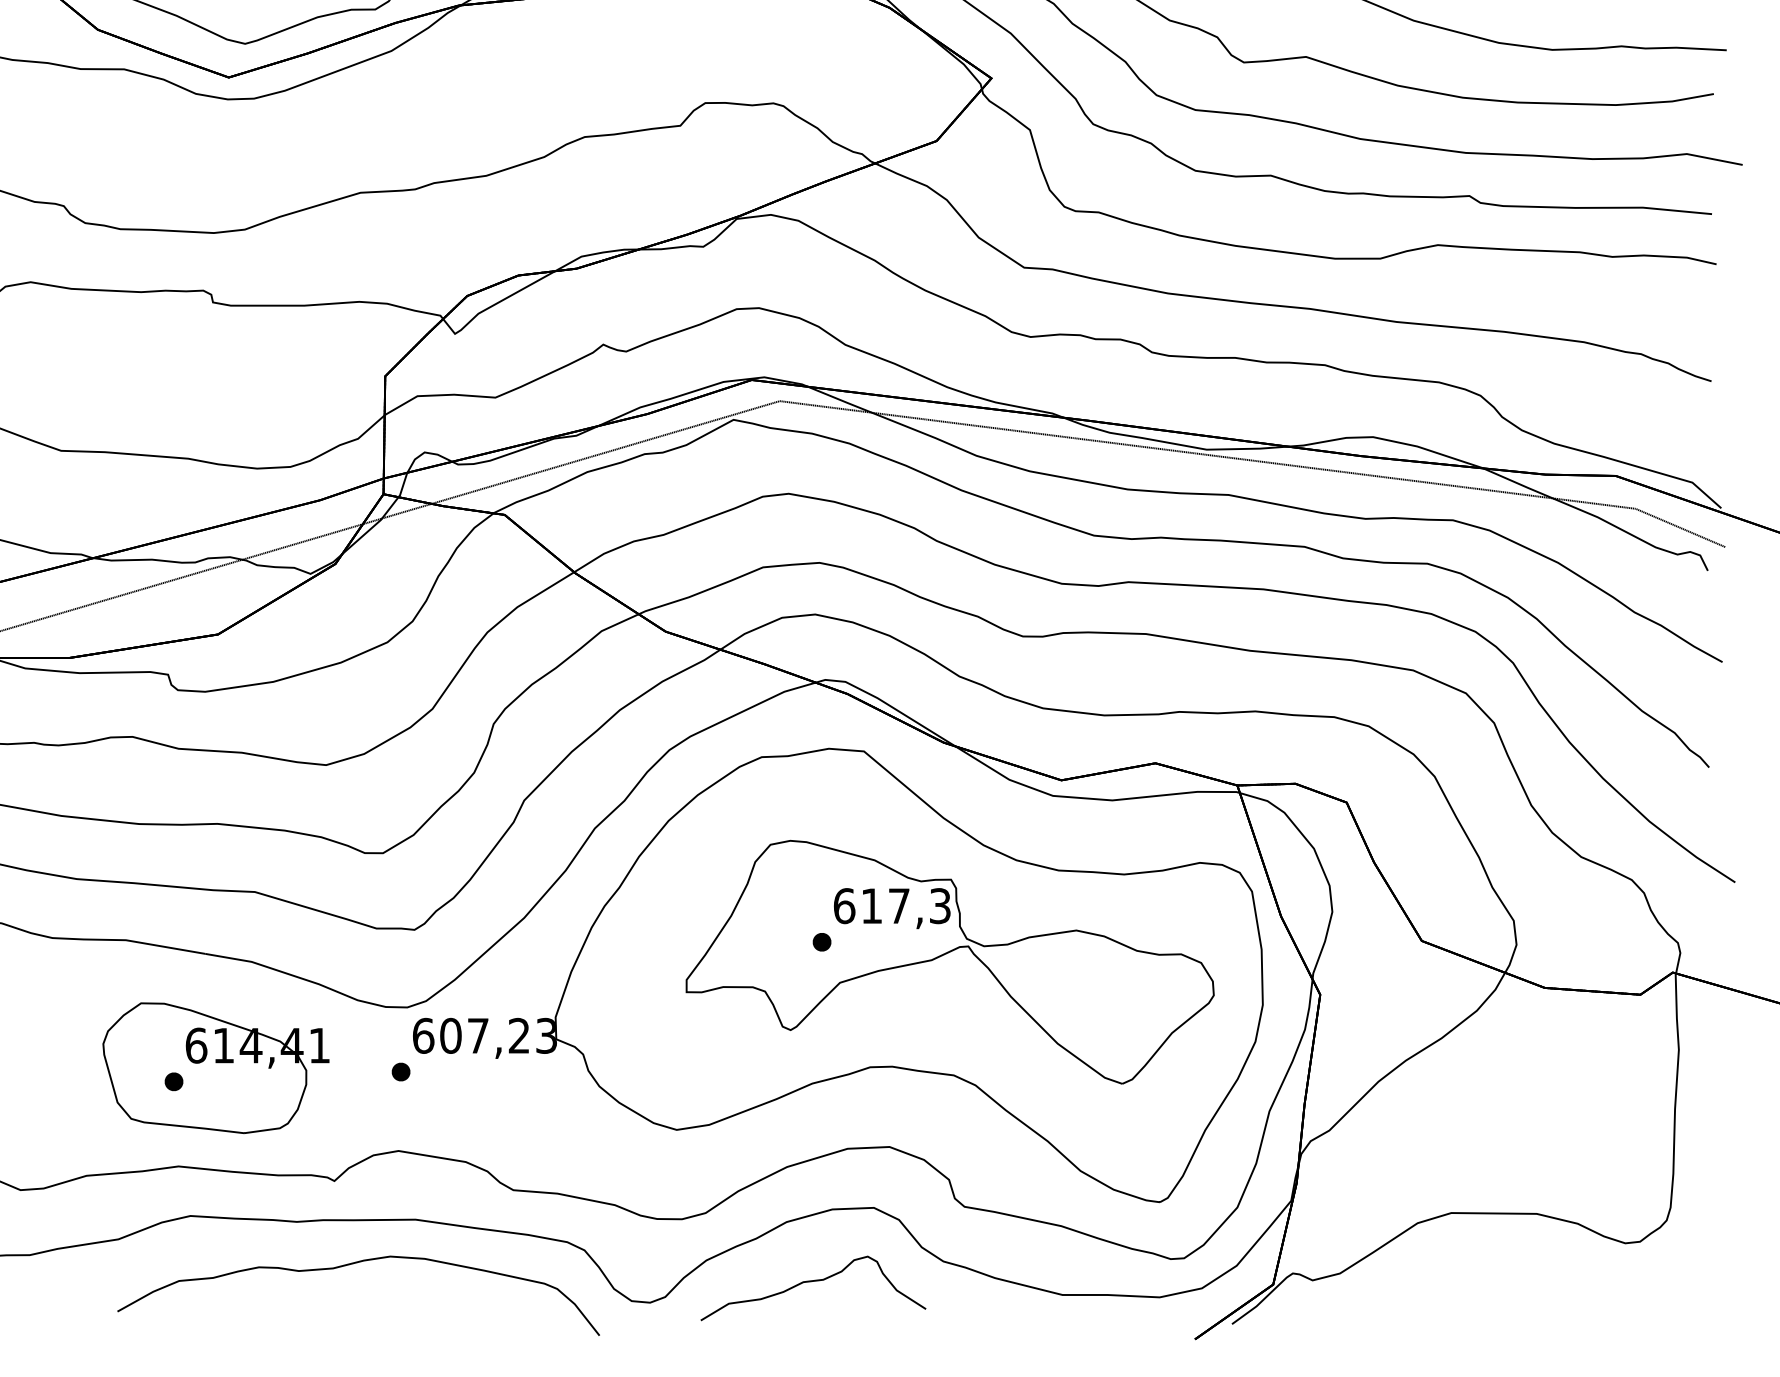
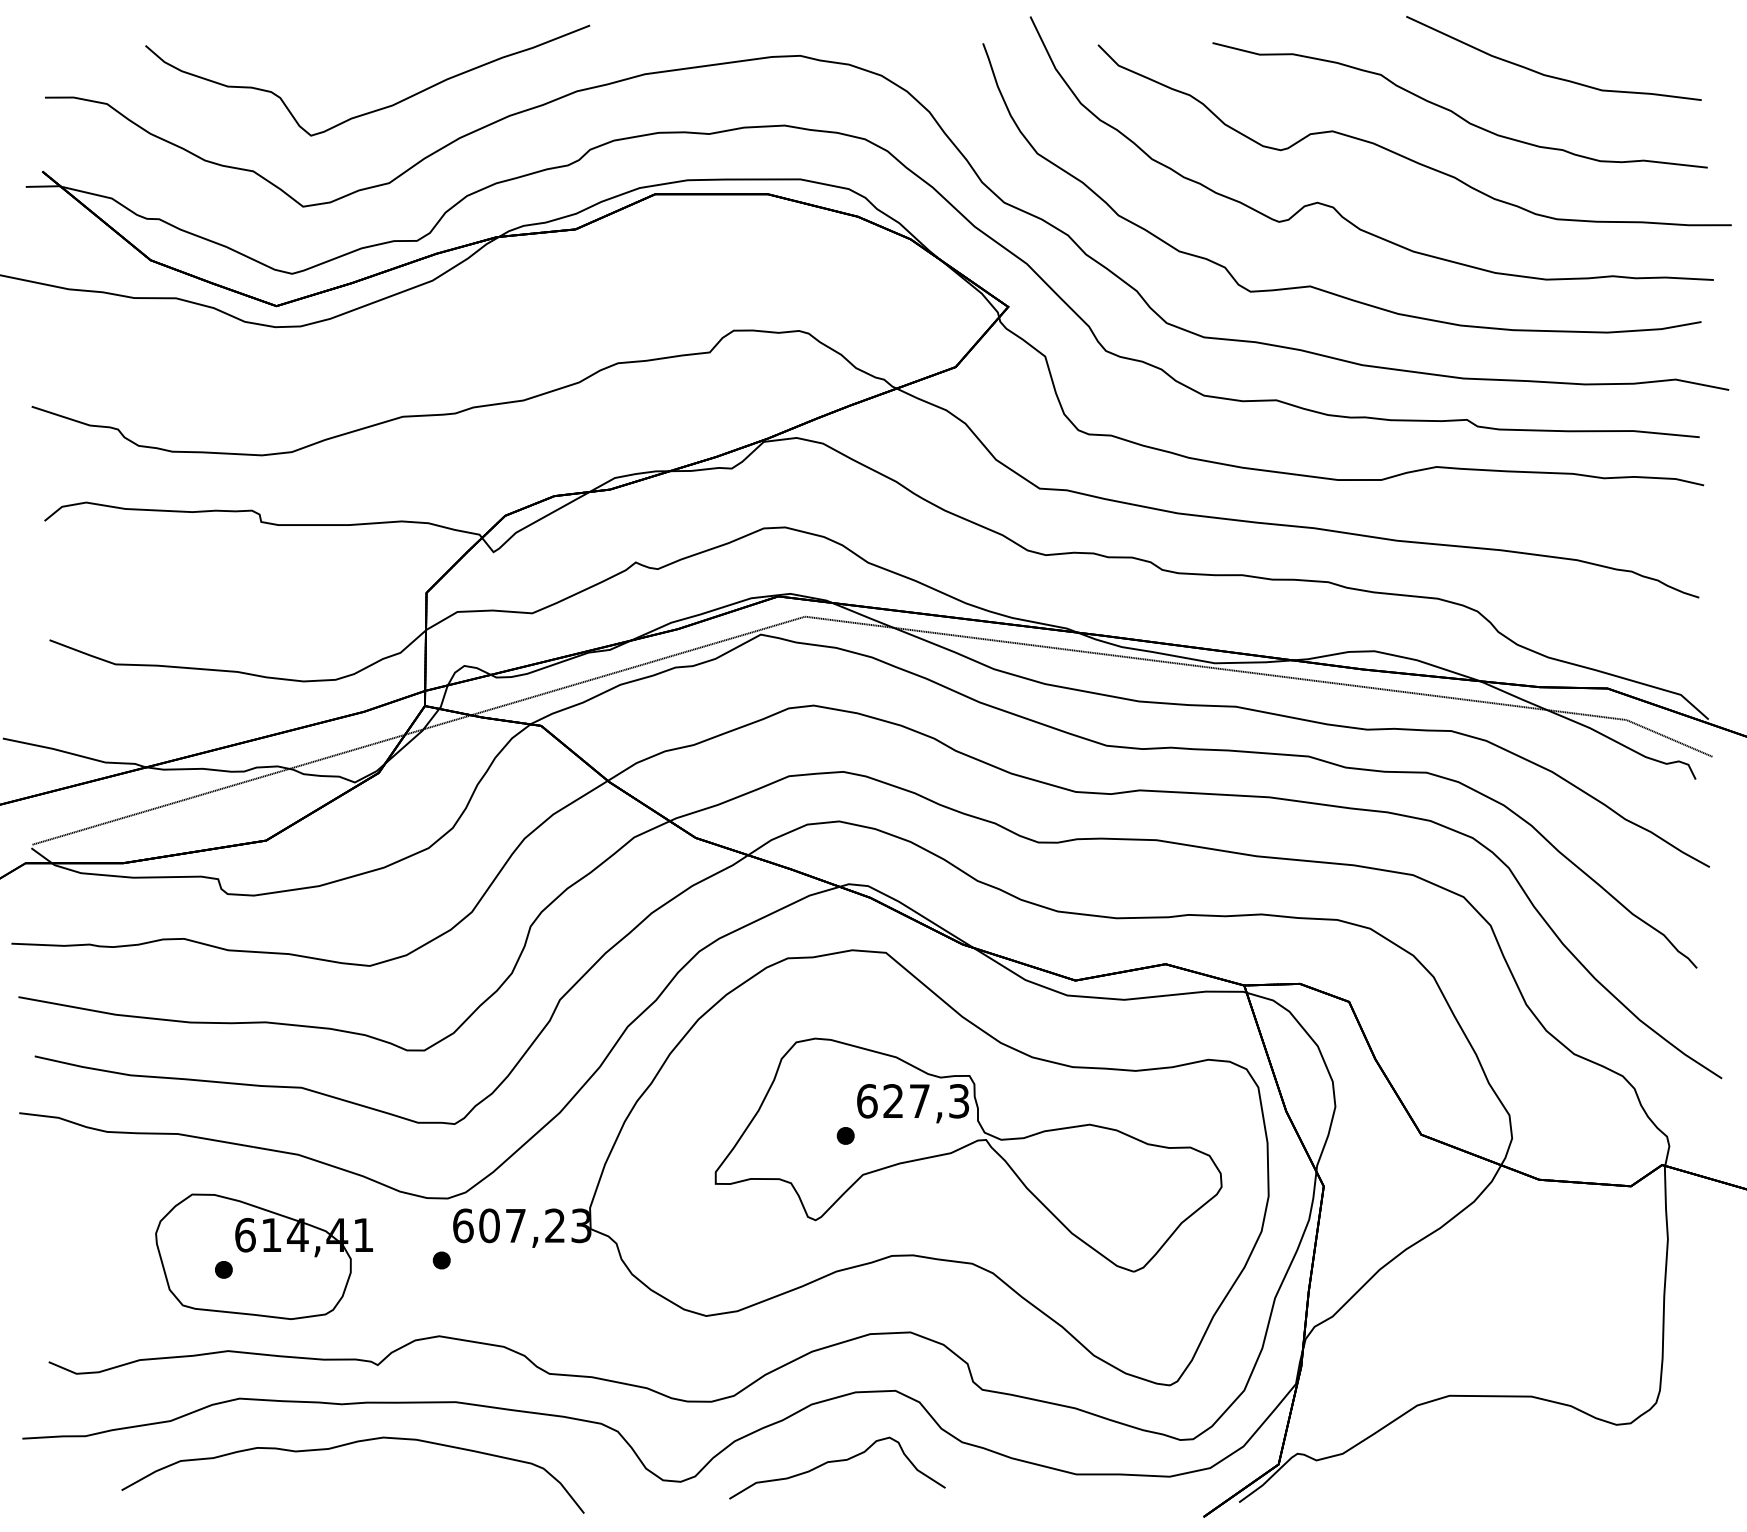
text: (870, 905) -> (892, 1100), 617,3 -> 627,3
curve: (348, 1265) -> (343, 1446), moved

